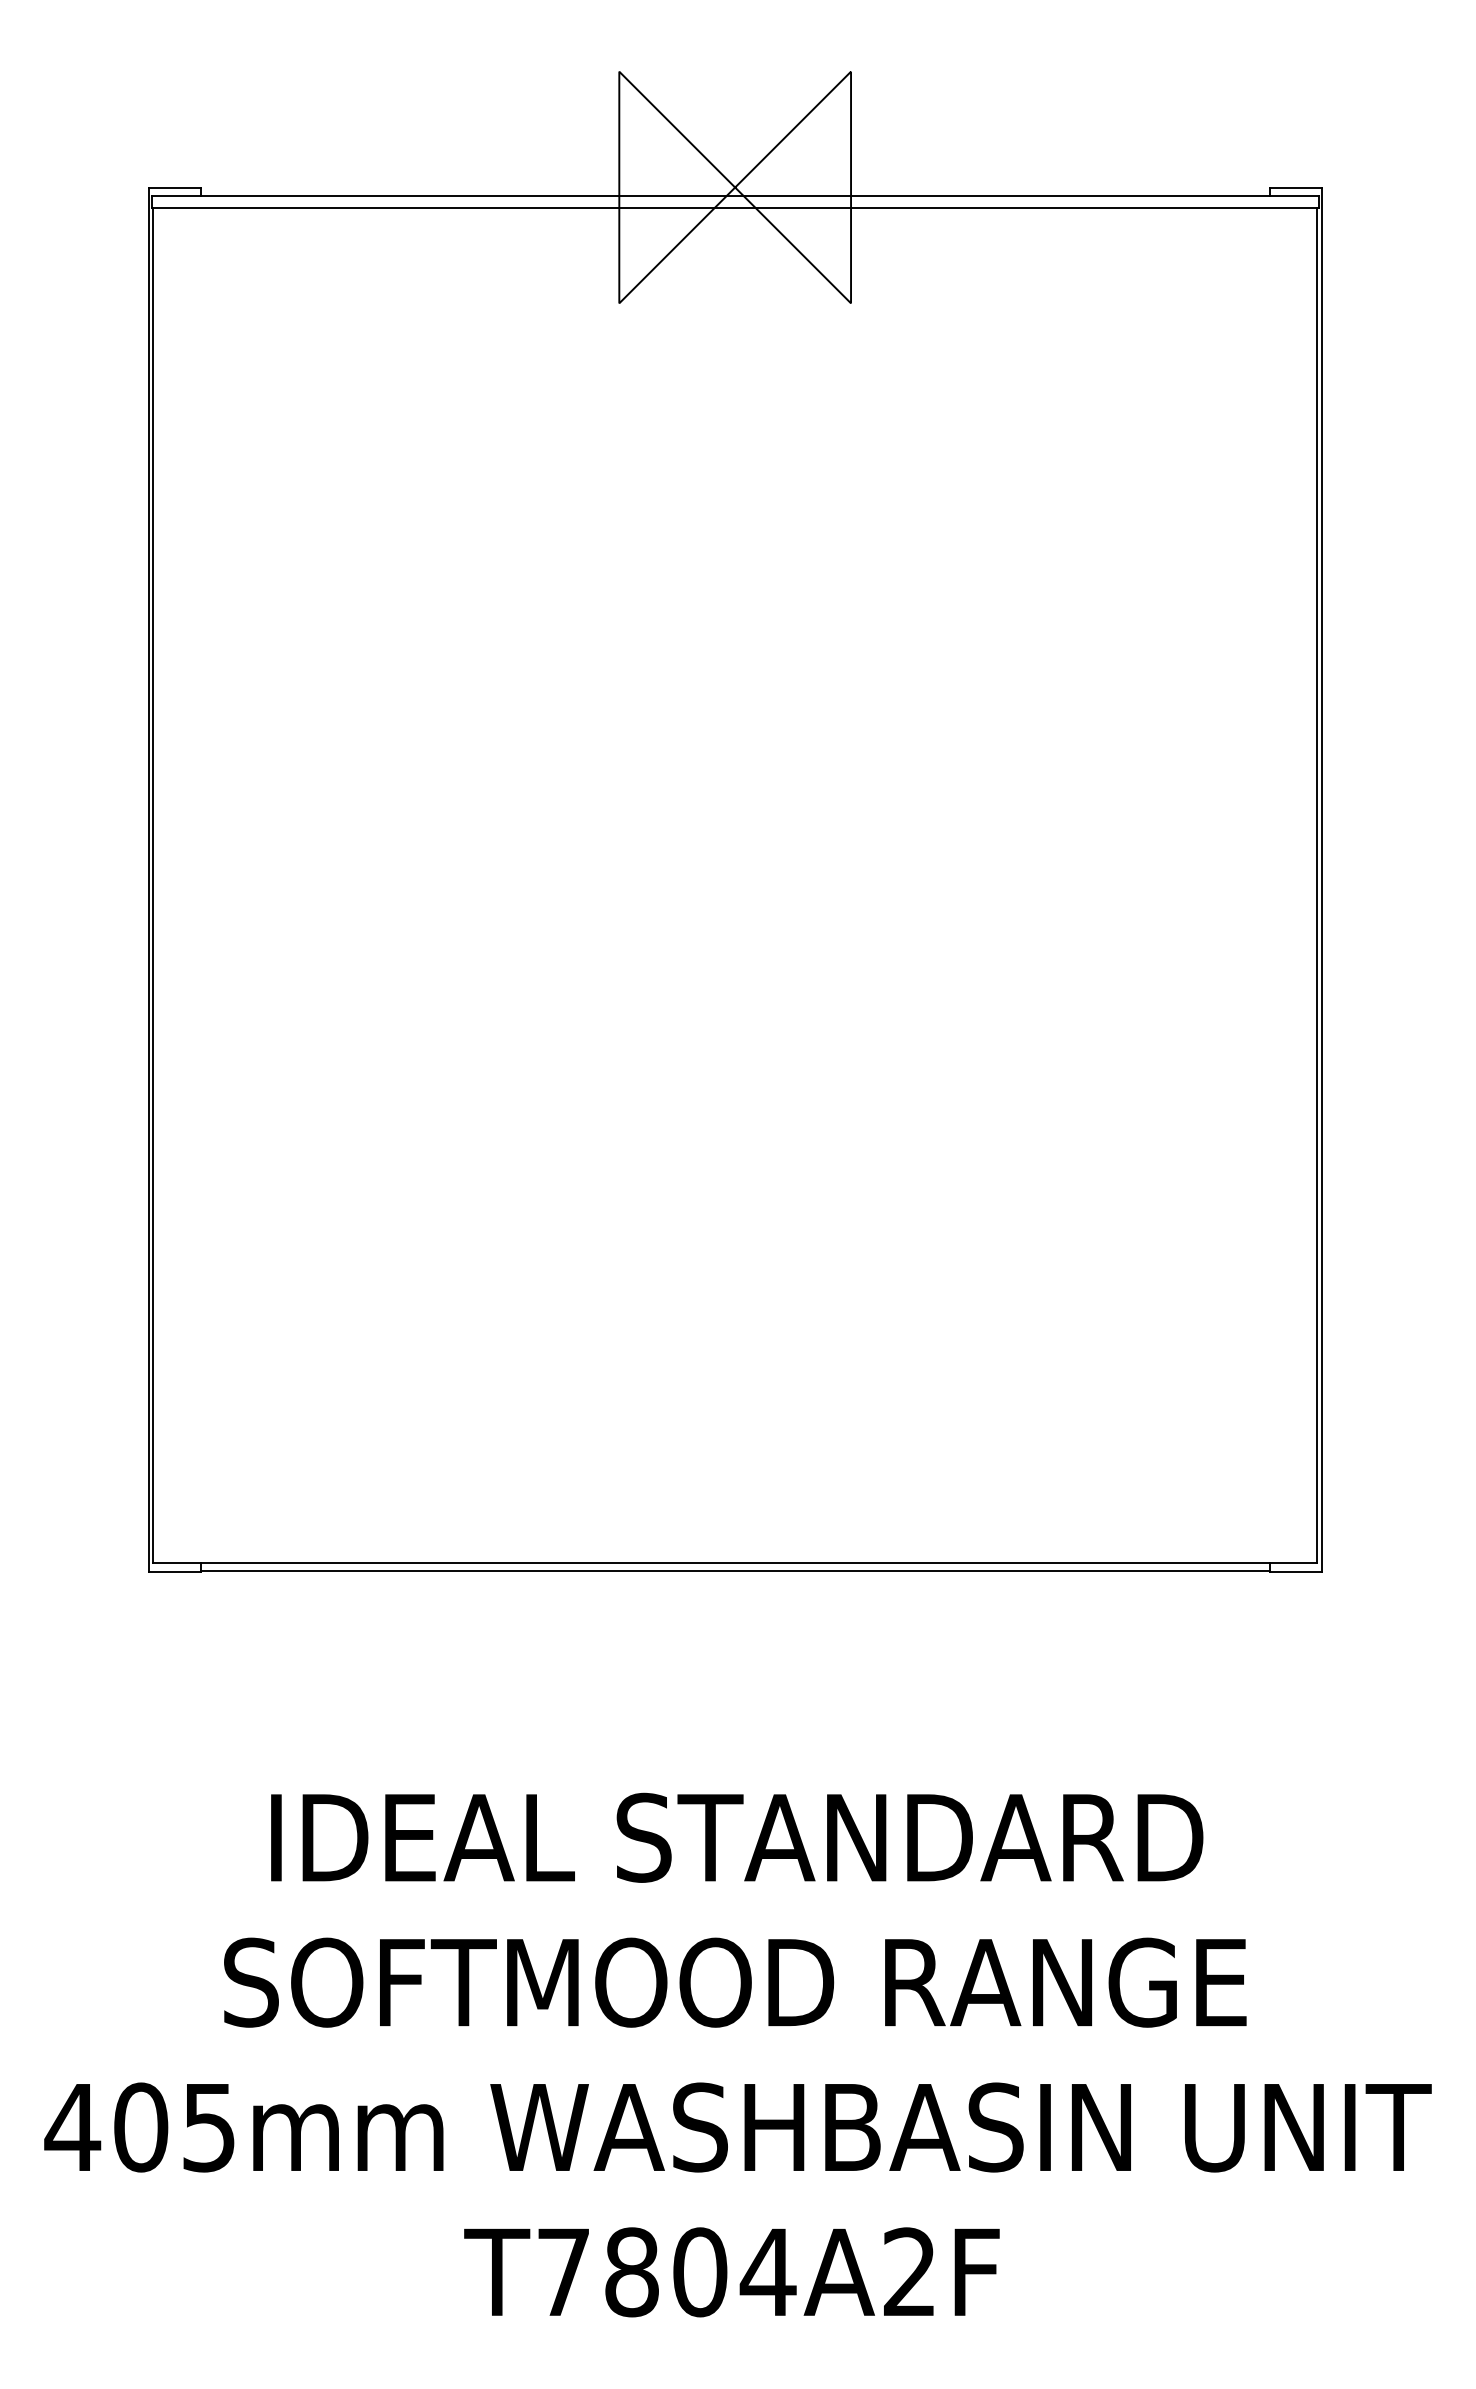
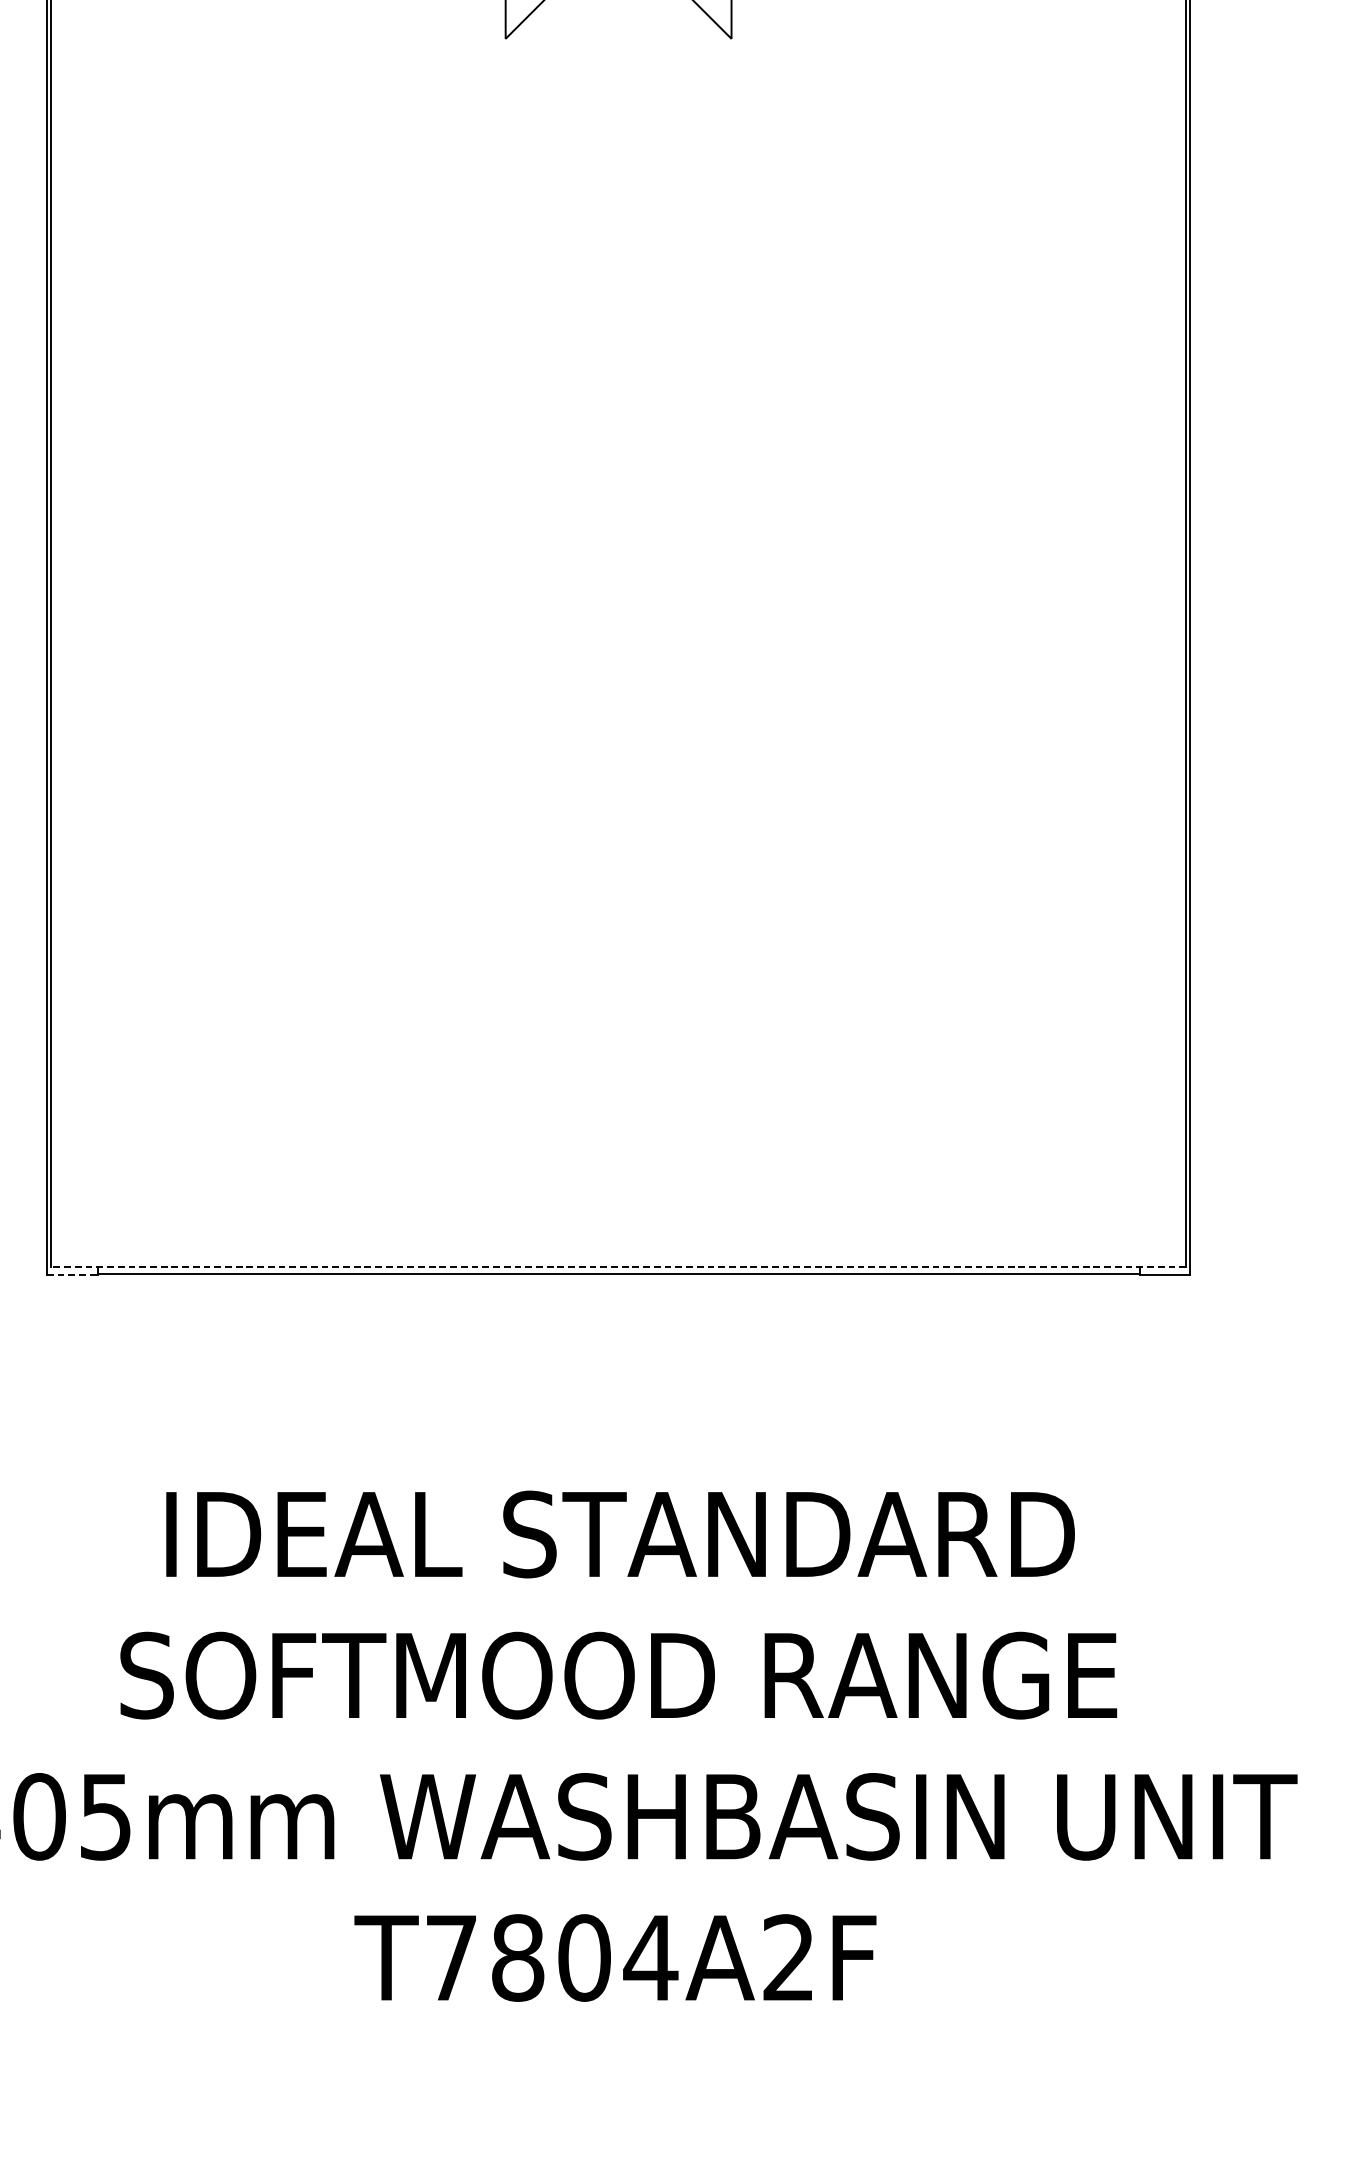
line: (734, 1563) -> (617, 1267), solid -> dashed
line: (175, 1572) -> (73, 1275), solid -> dashed

